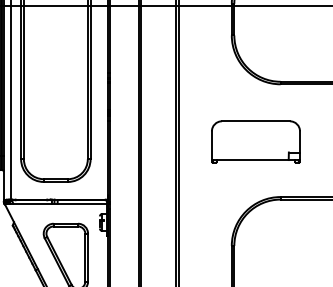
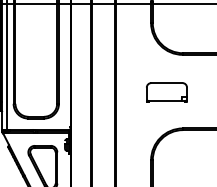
part: (255, 141) -> (166, 92), size x0.7

